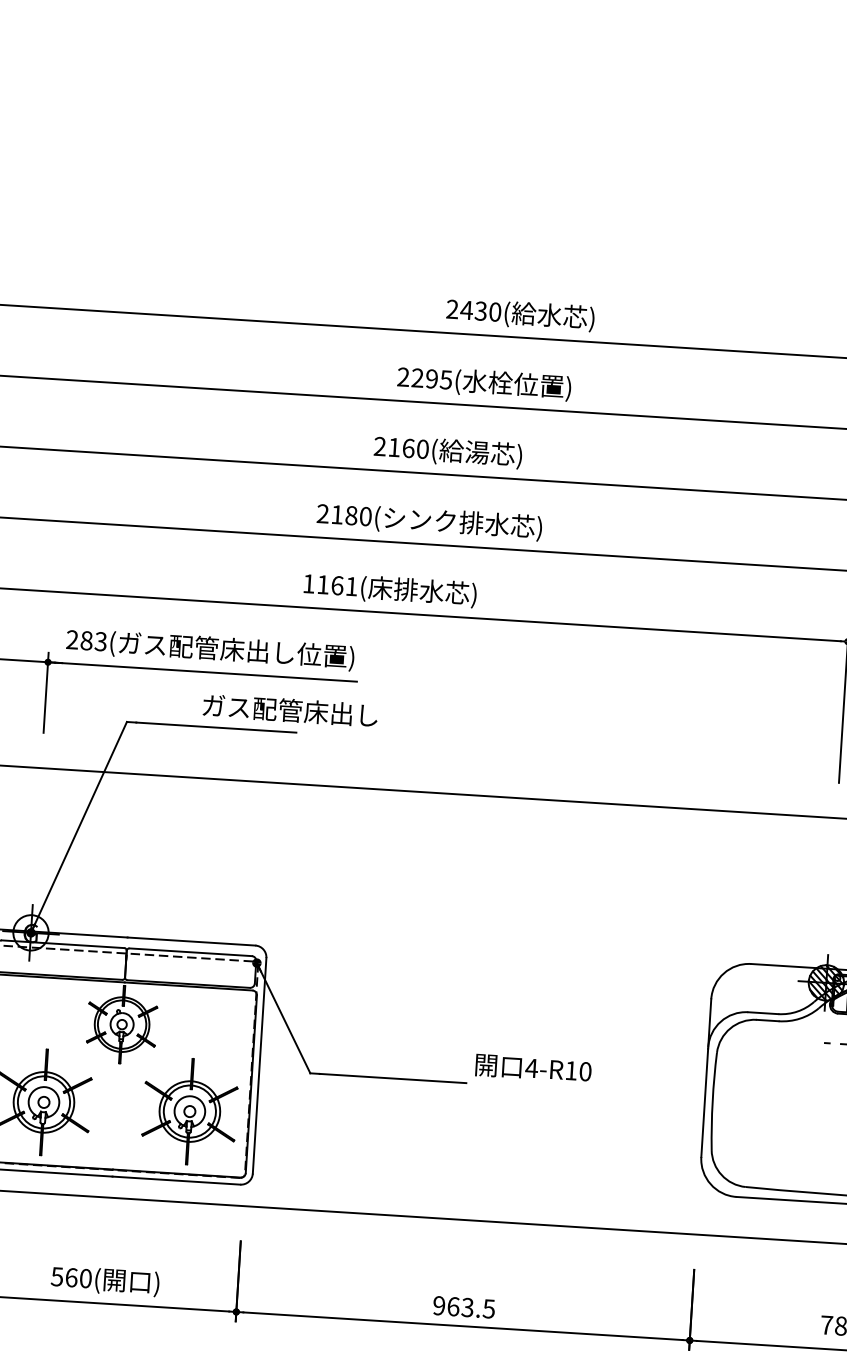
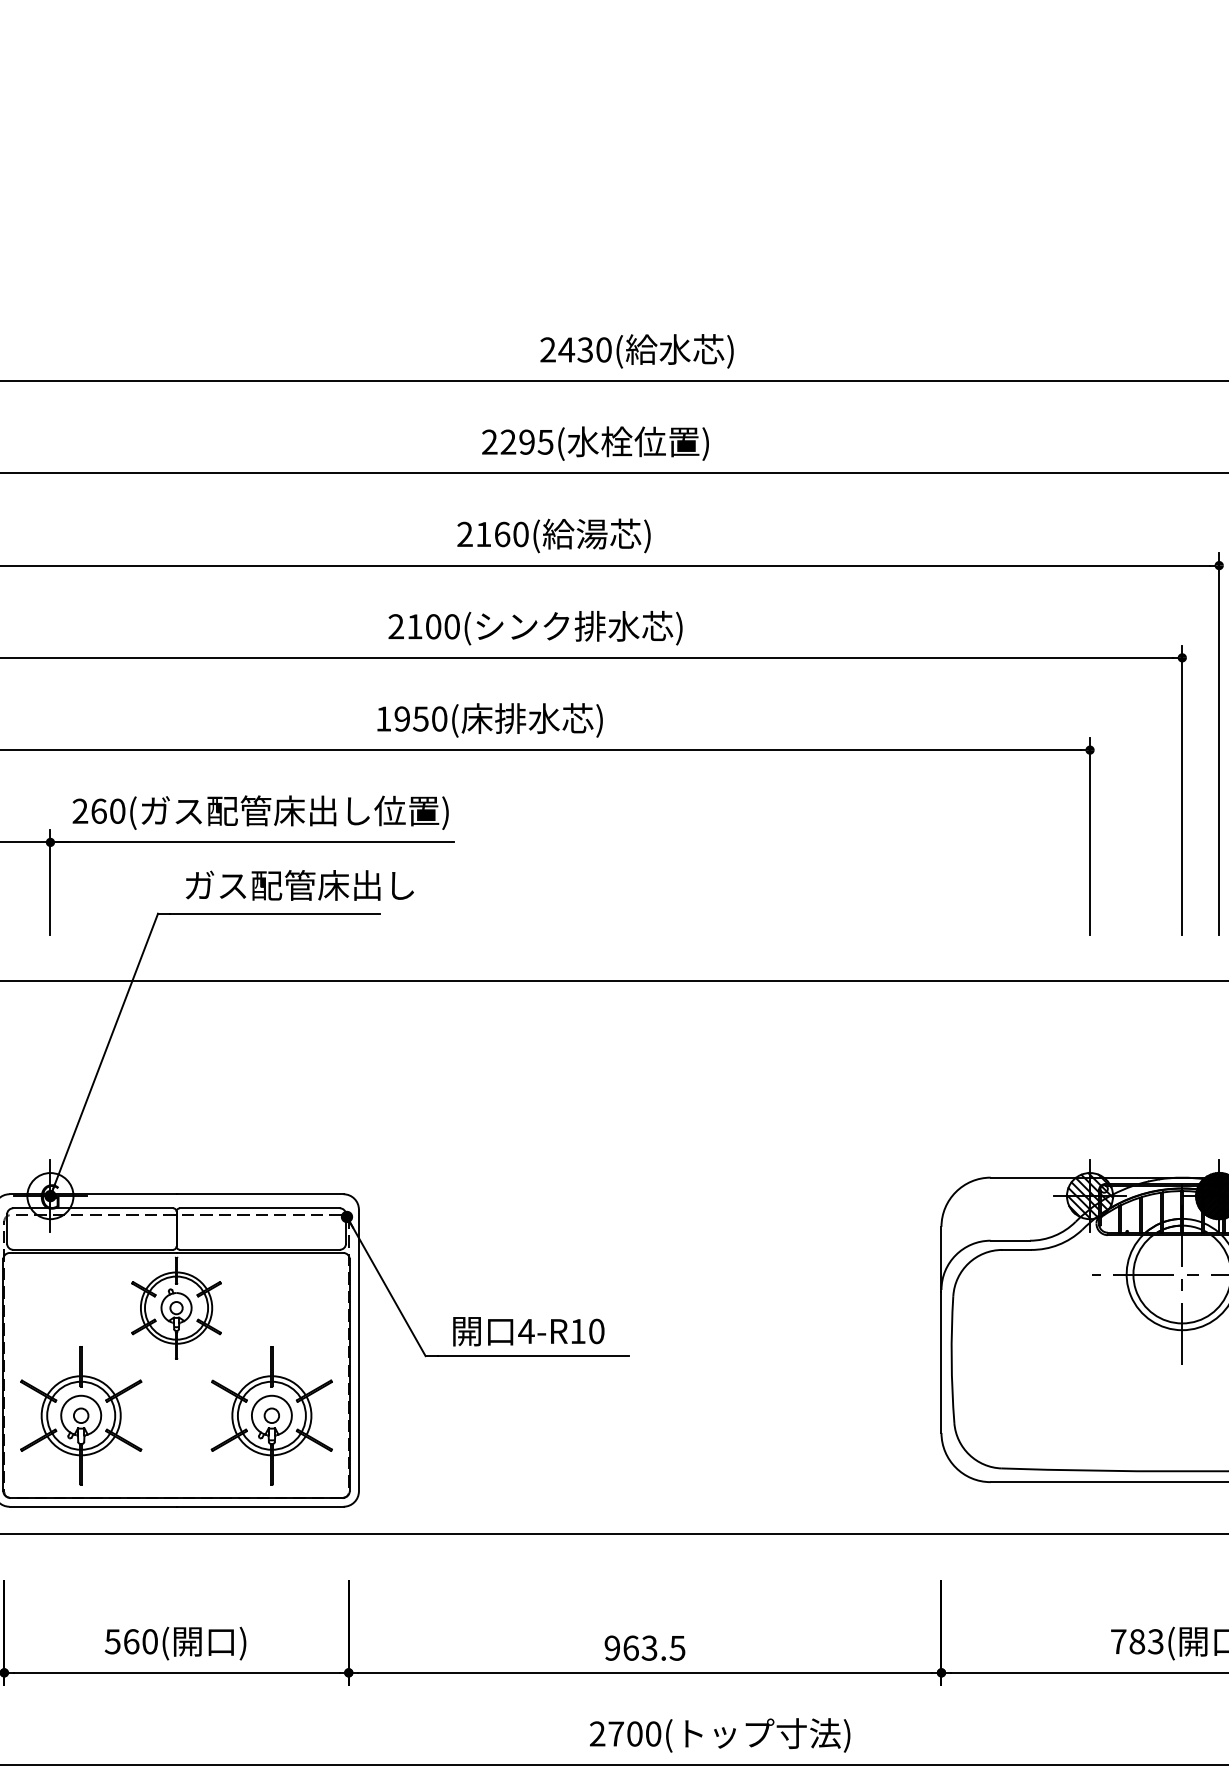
text: (351, 515) -> (433, 626), 2180 -> 2100
text: (337, 585) -> (420, 718), 1161( -> 1950(
text: (94, 640) -> (108, 810), 283 -> 260
text: (290, 710) -> (299, 885), moved
text: (533, 1068) -> (528, 1331), moved

